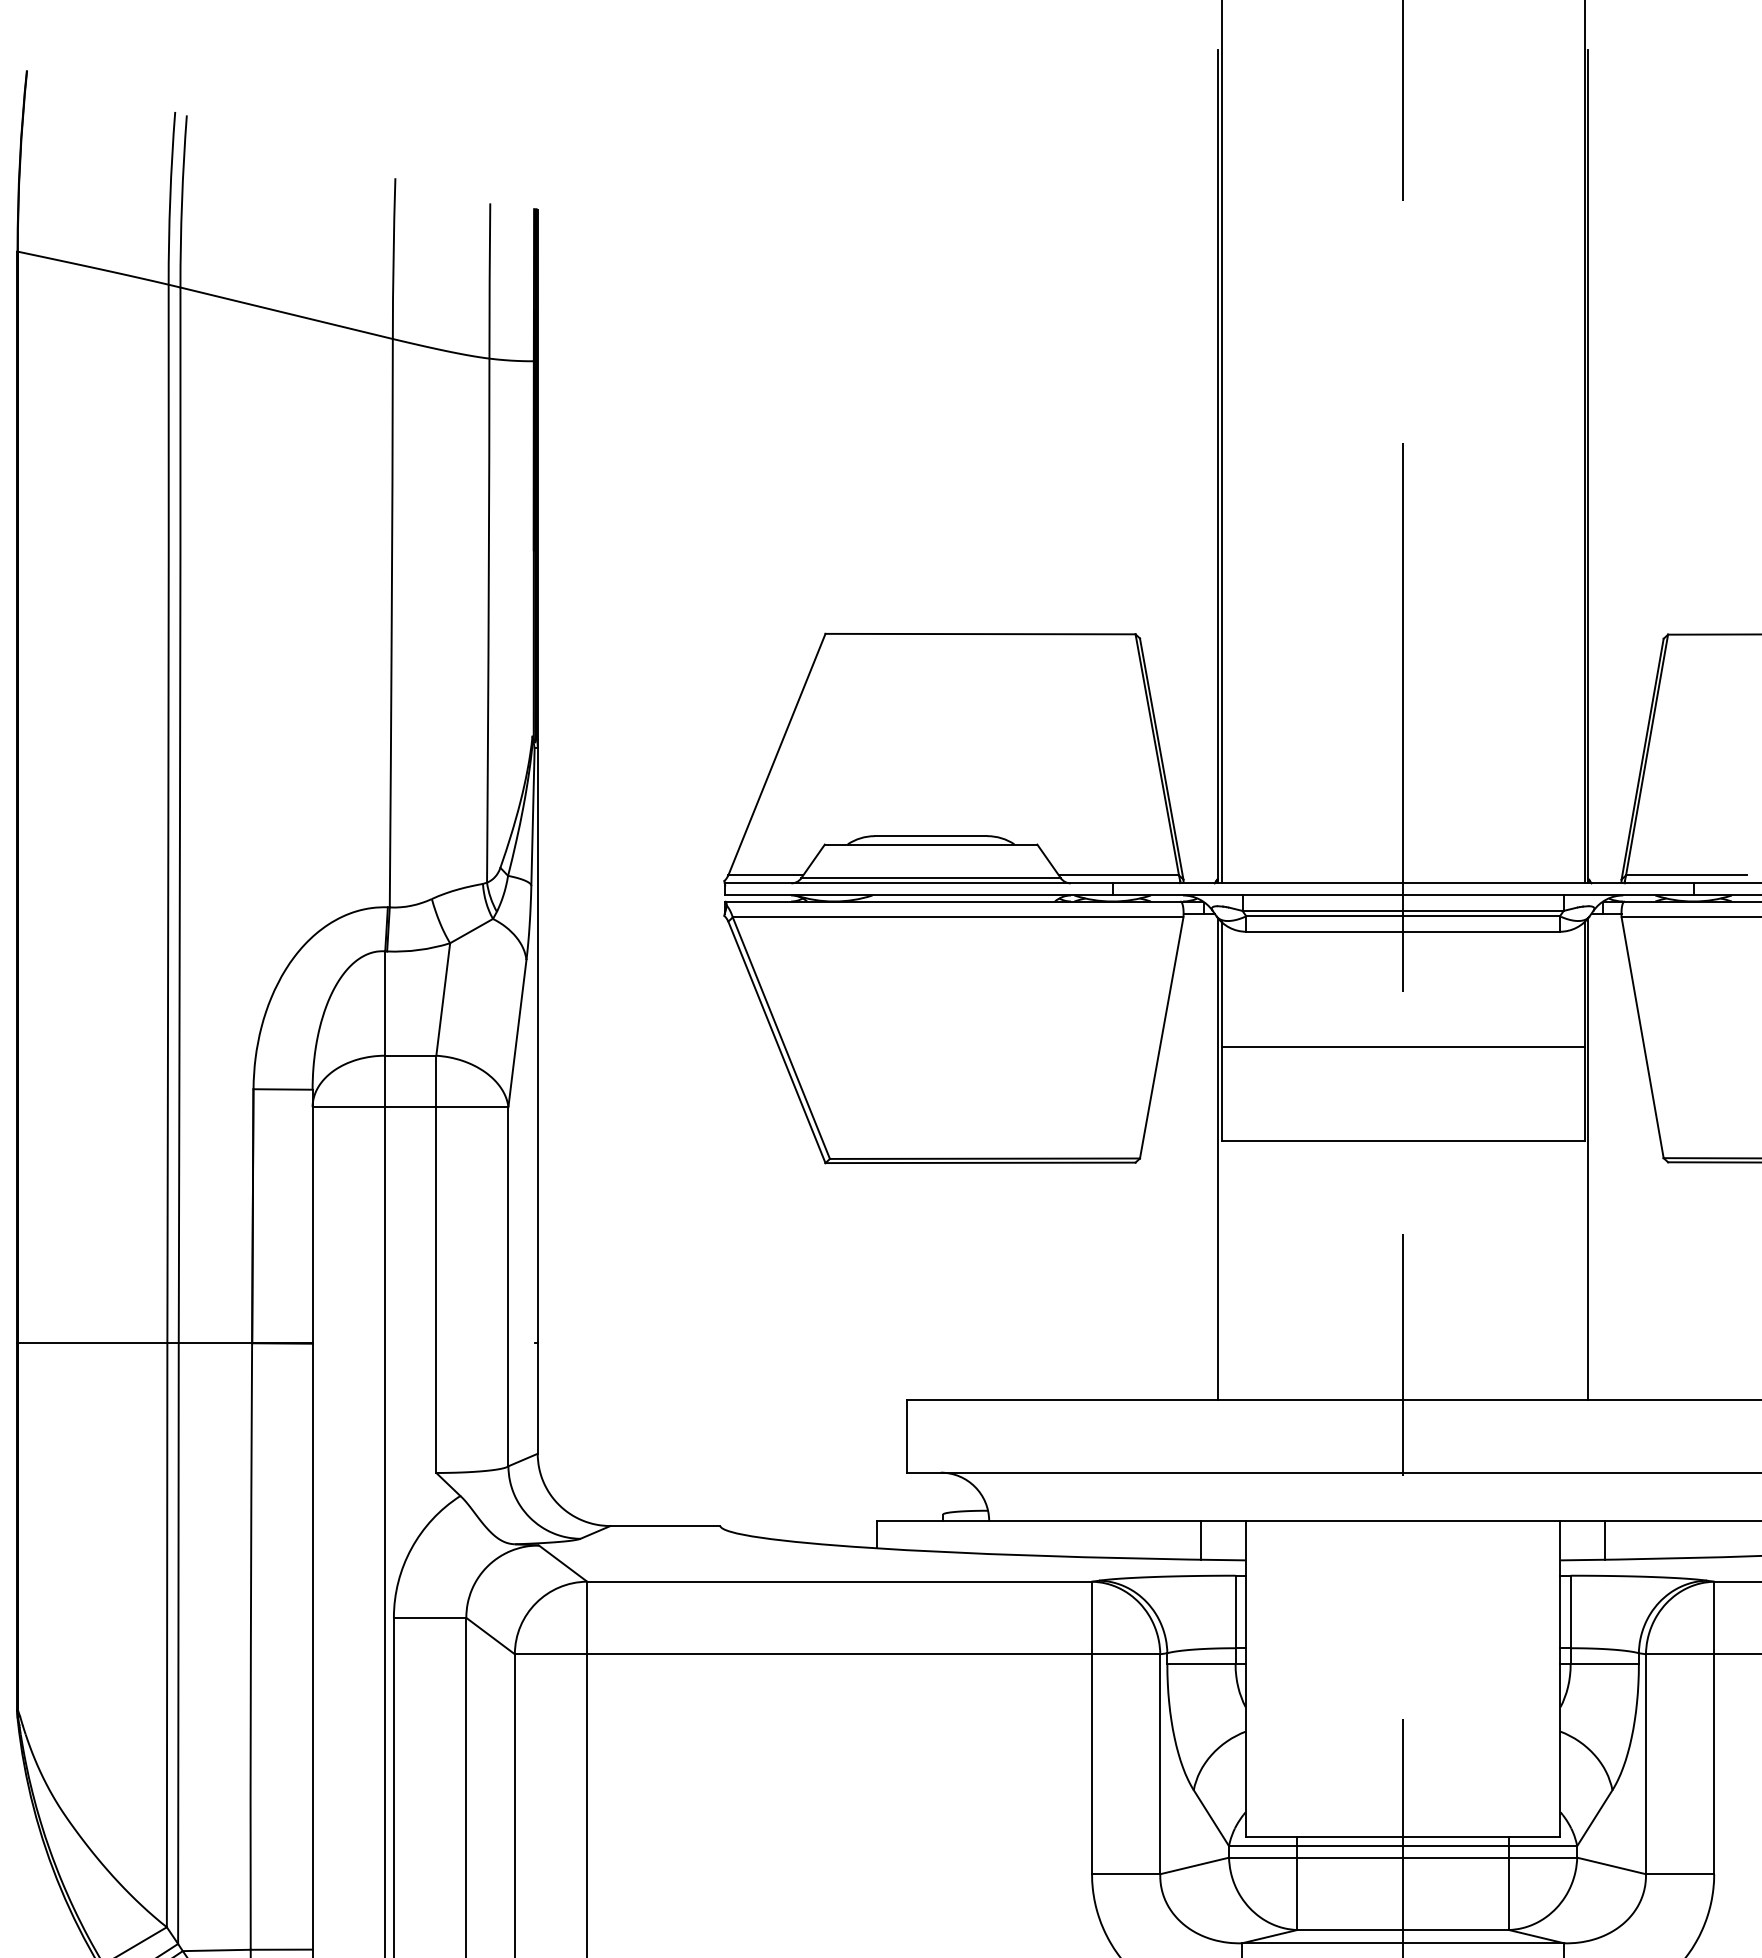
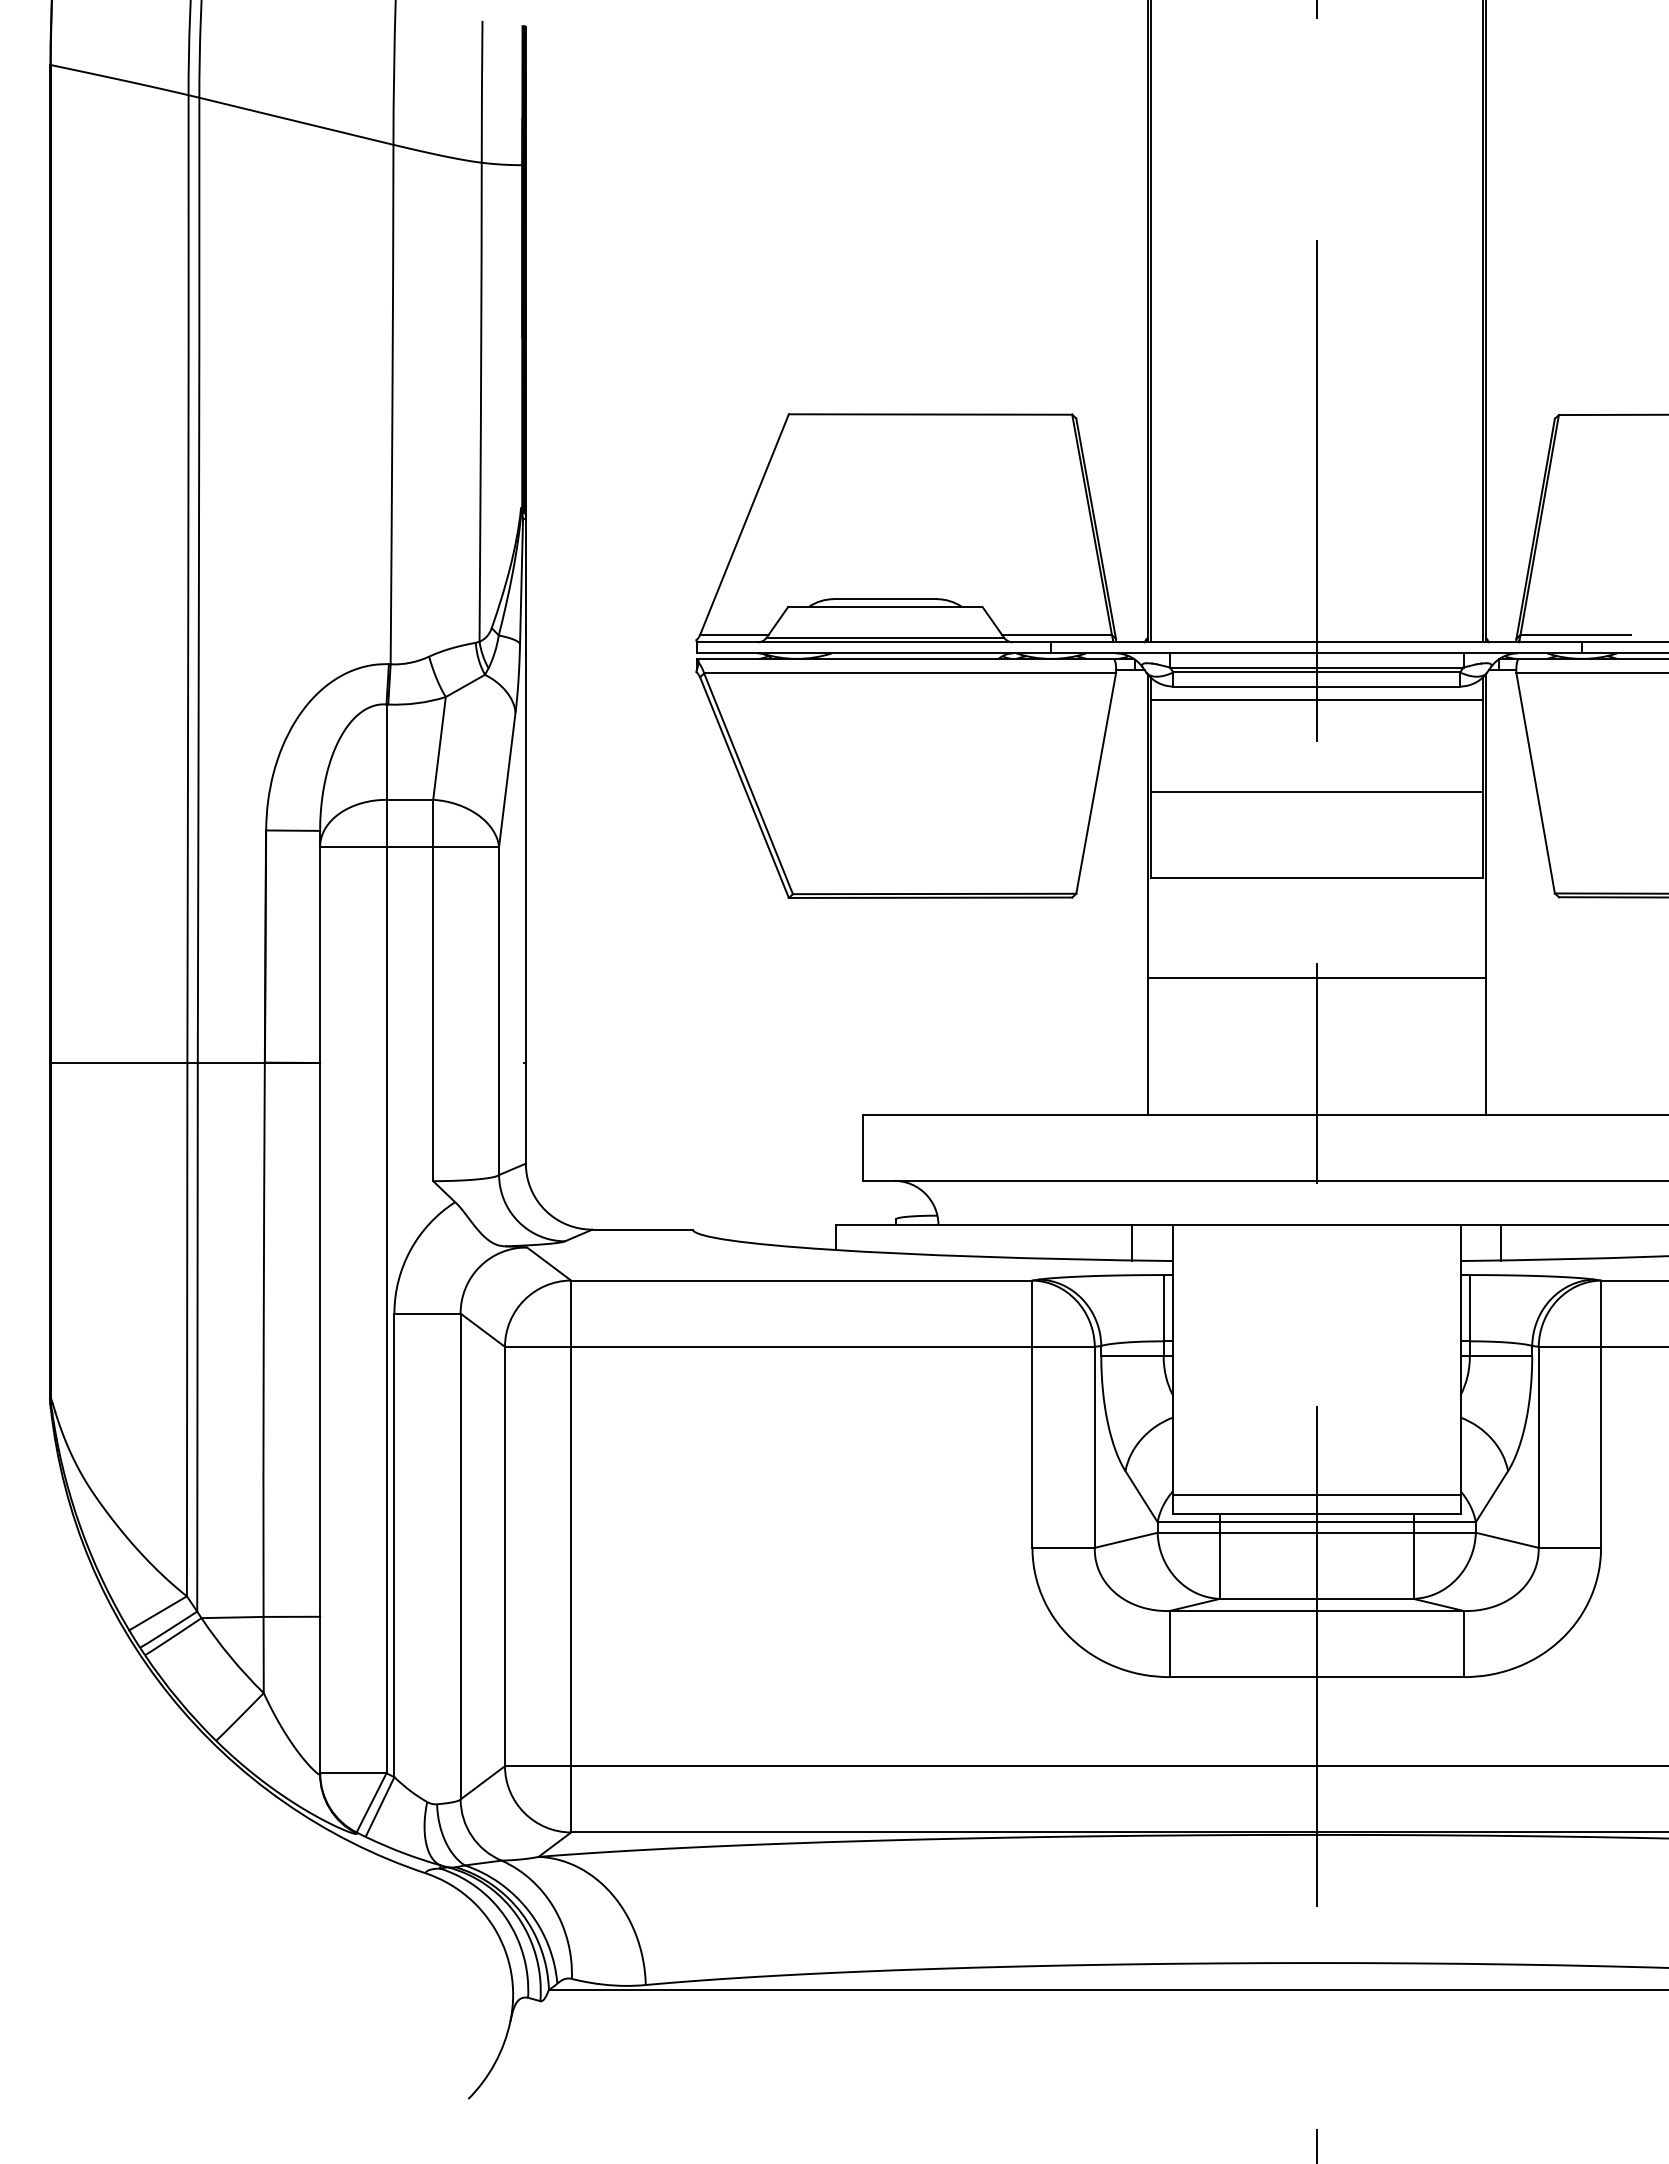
line: (1402, 947) -> (1316, 700), added
line: (1402, 1251) -> (1316, 978), added
line: (1402, 1816) -> (1316, 1495), added

